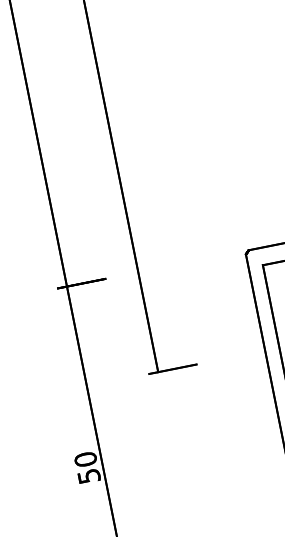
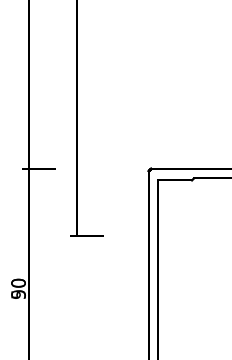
text: (89, 476) -> (18, 294), 50 -> 90

